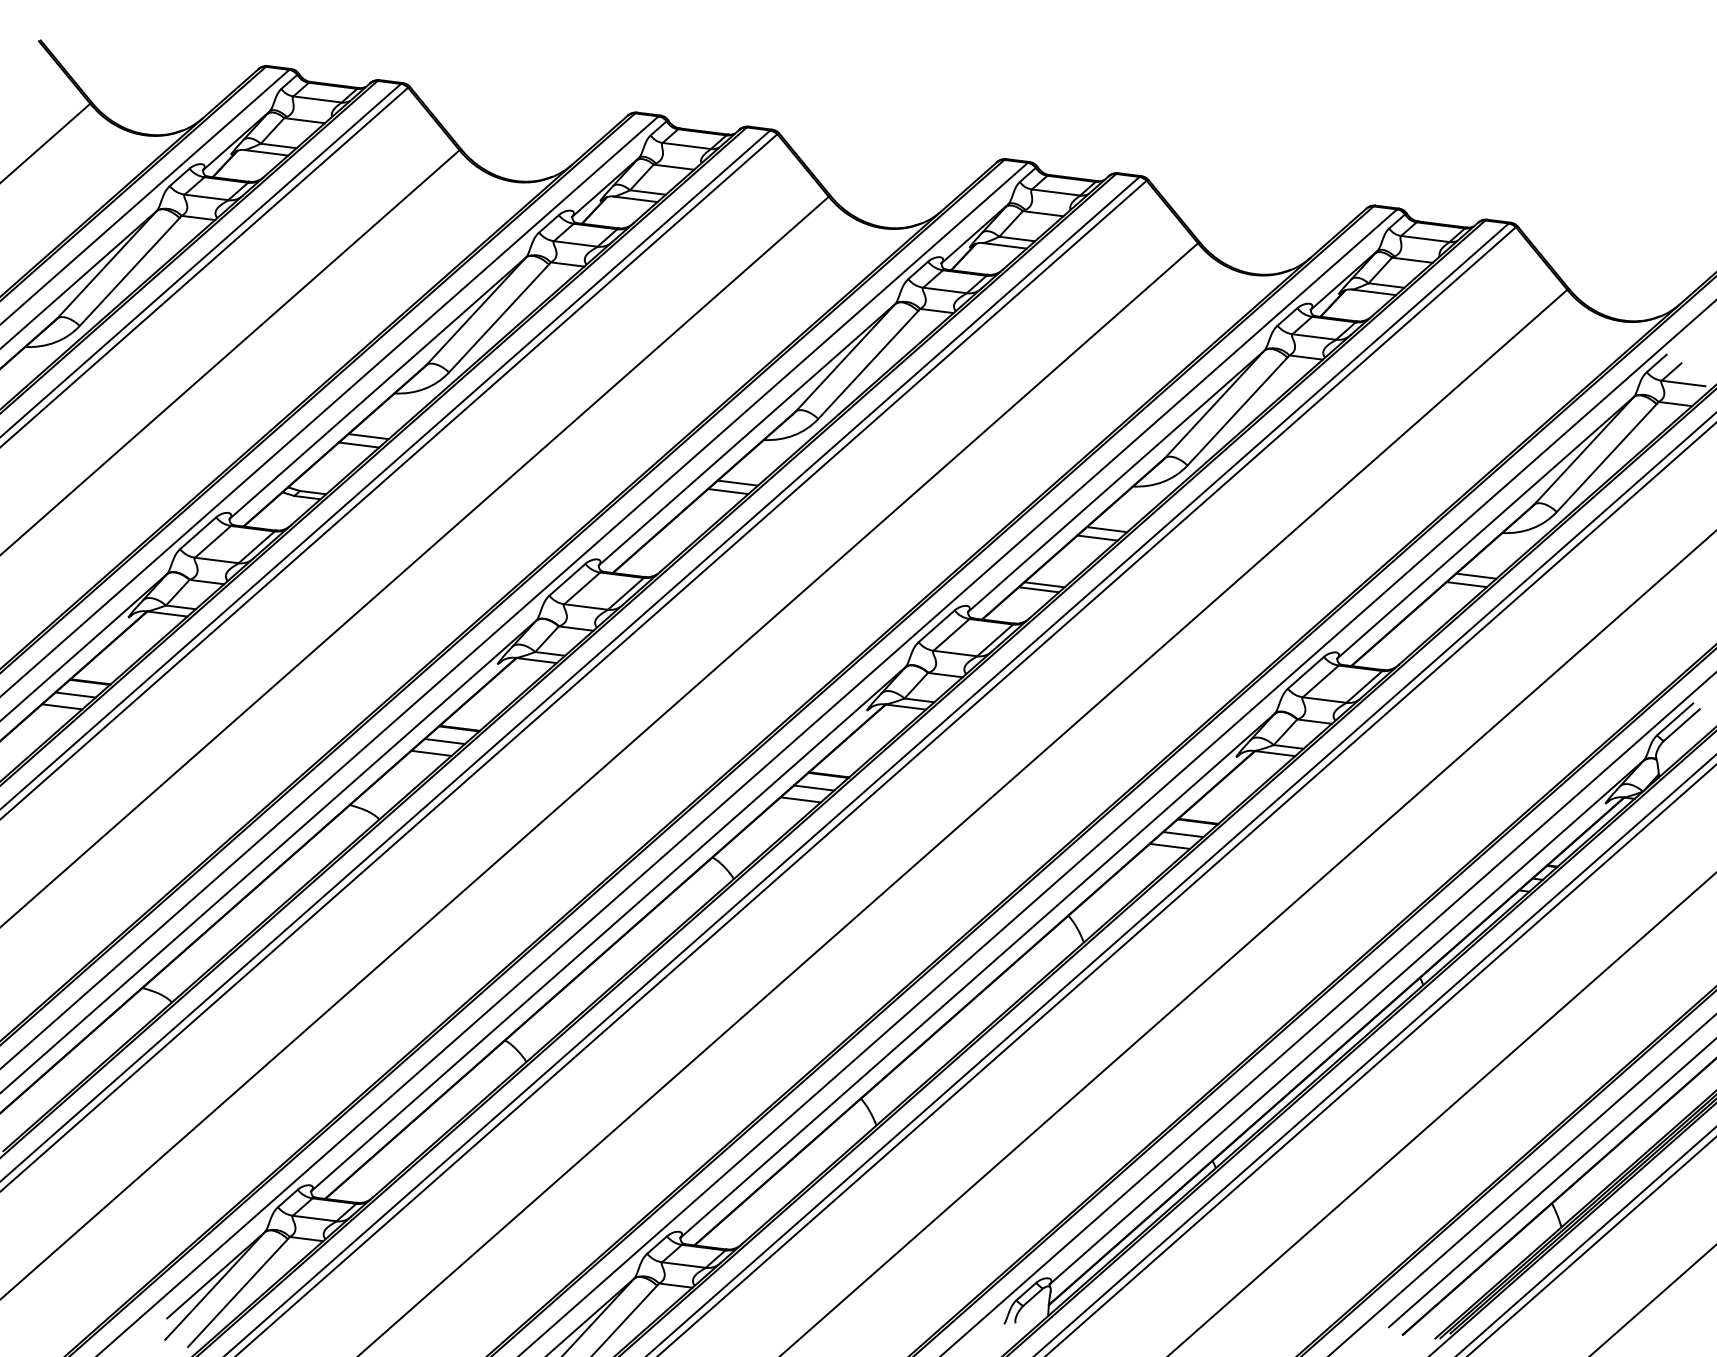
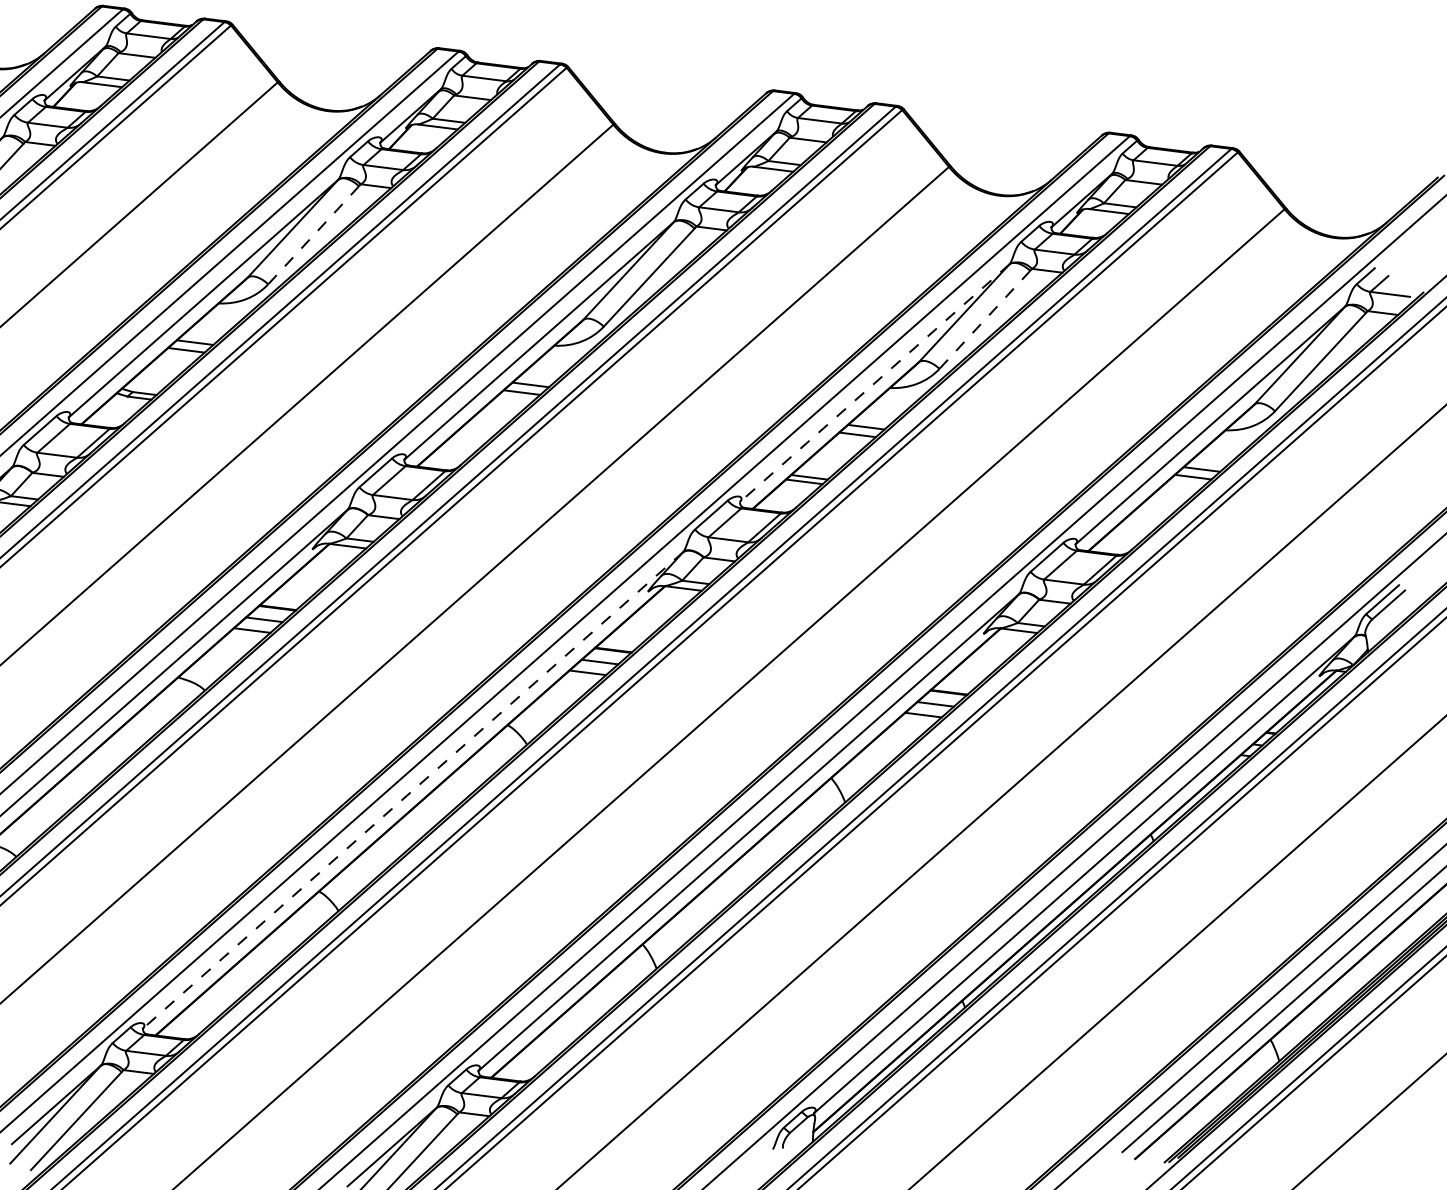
line: (498, 318) -> (313, 235), solid -> dashed
line: (1237, 411) -> (984, 319), solid -> dashed
line: (1116, 481) -> (874, 383), solid -> dashed
line: (608, 929) -> (413, 790), solid -> dashed

